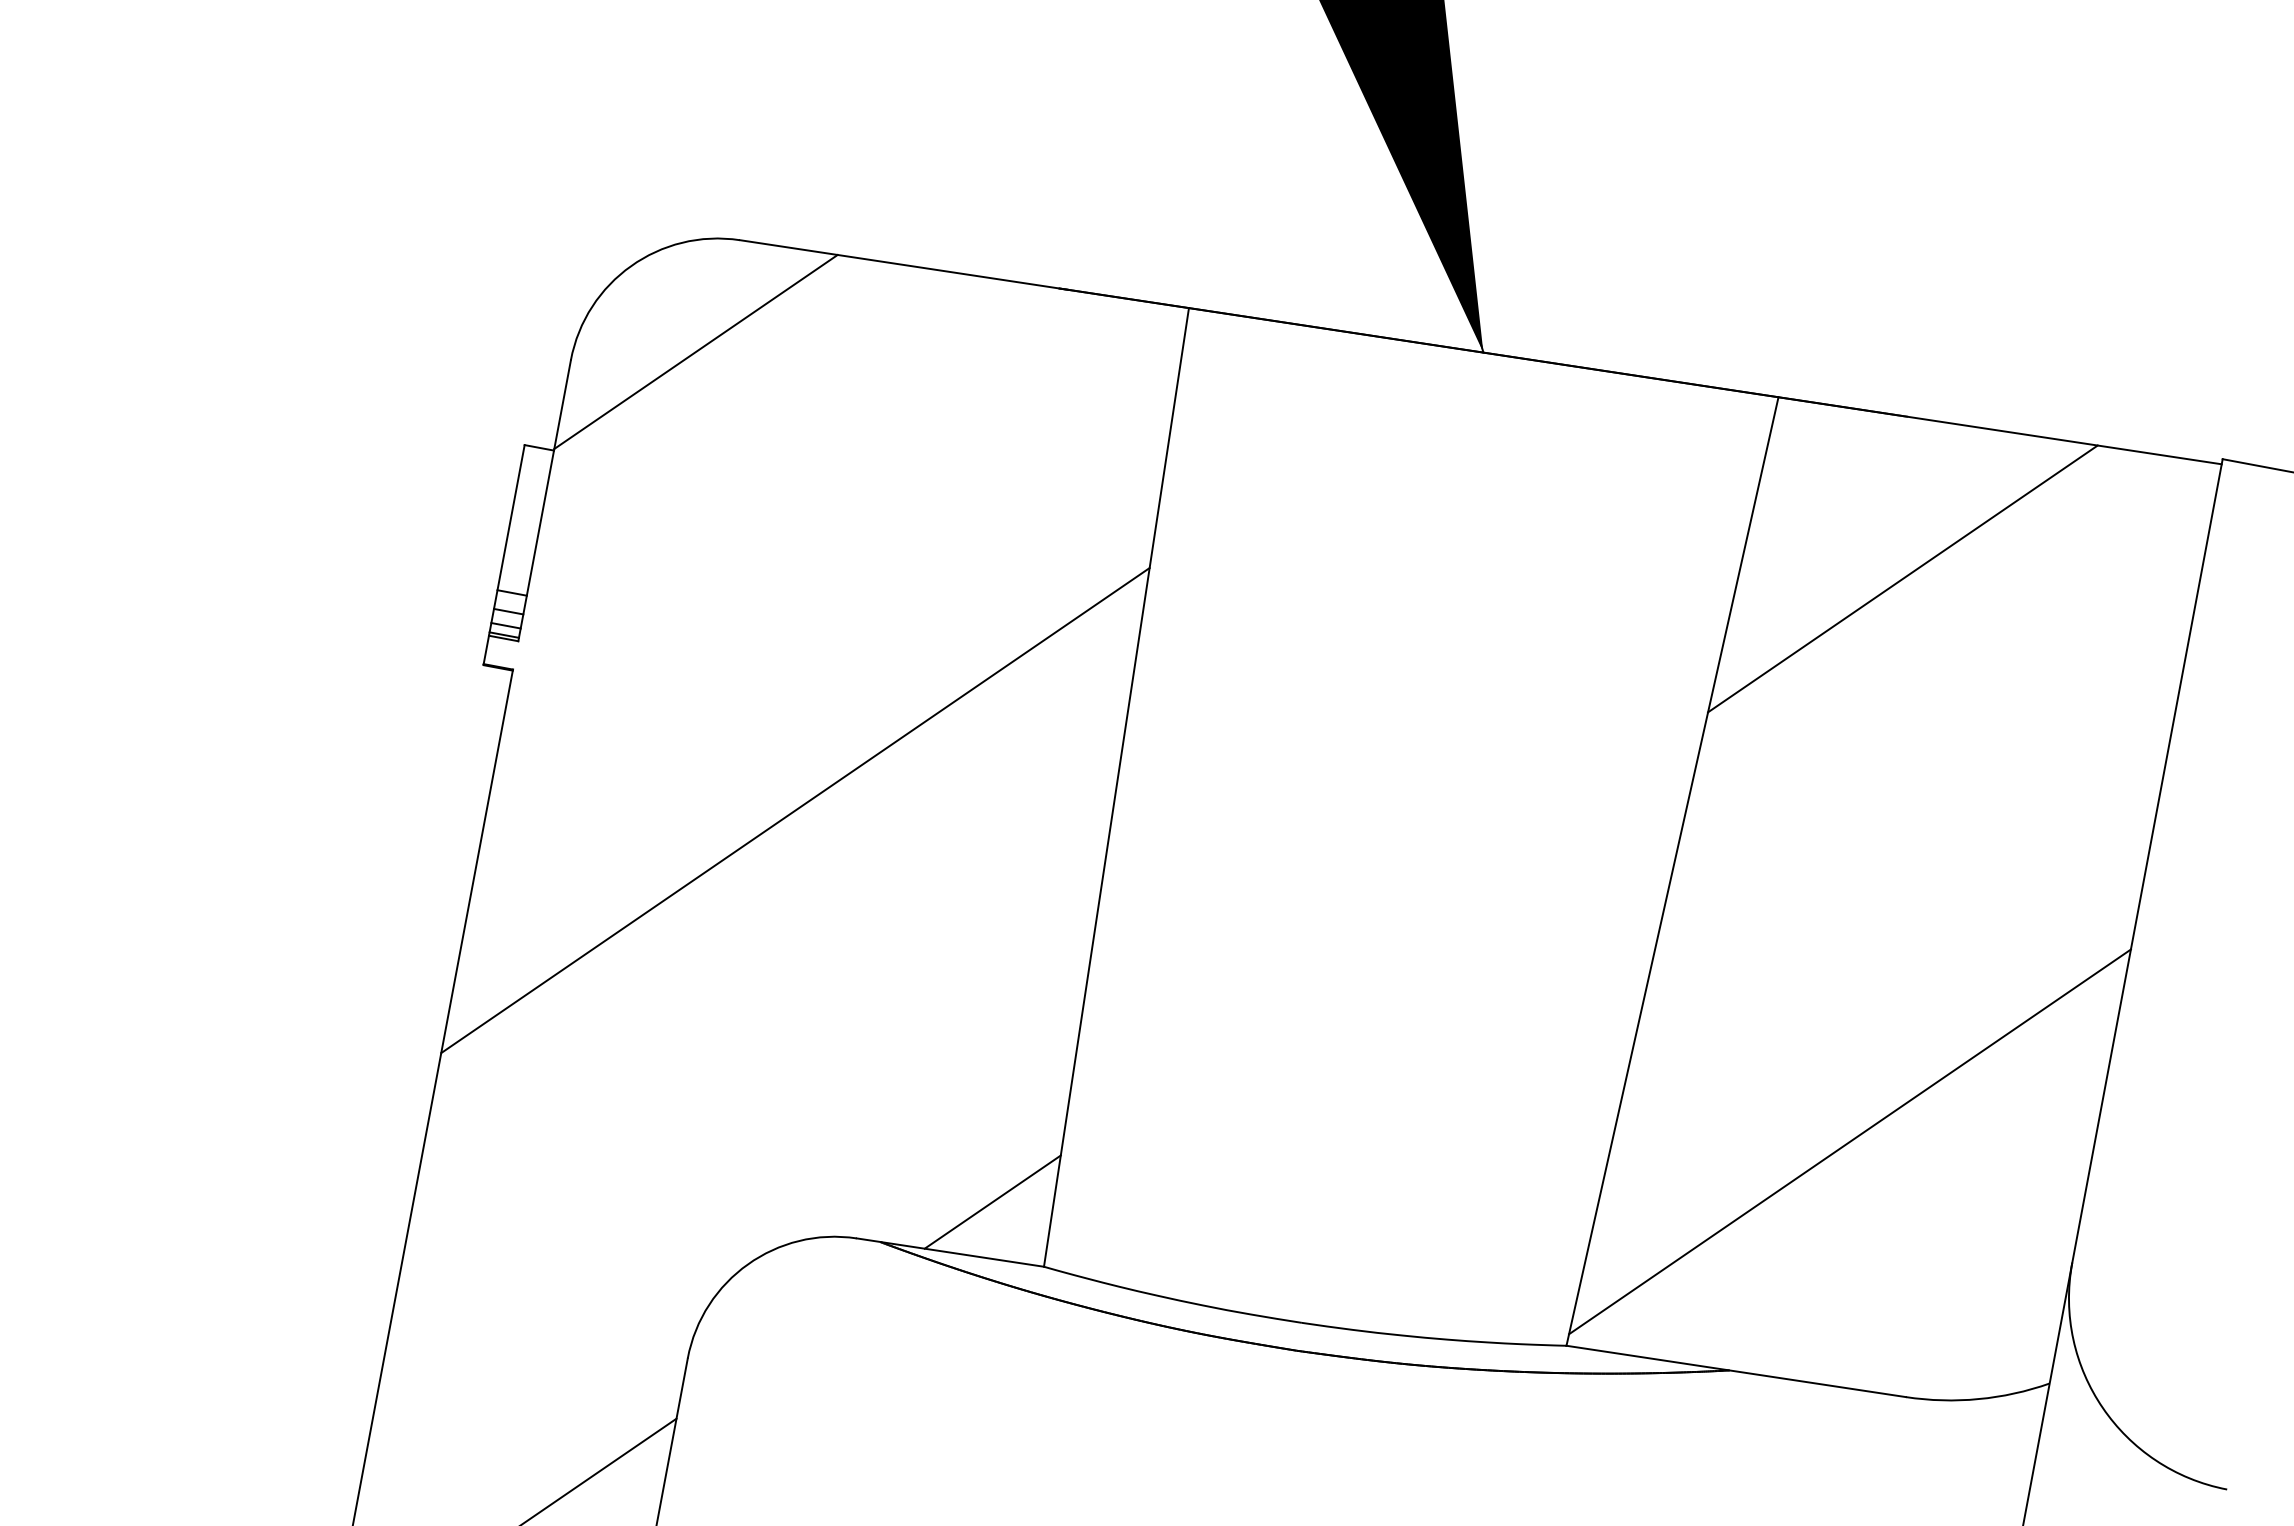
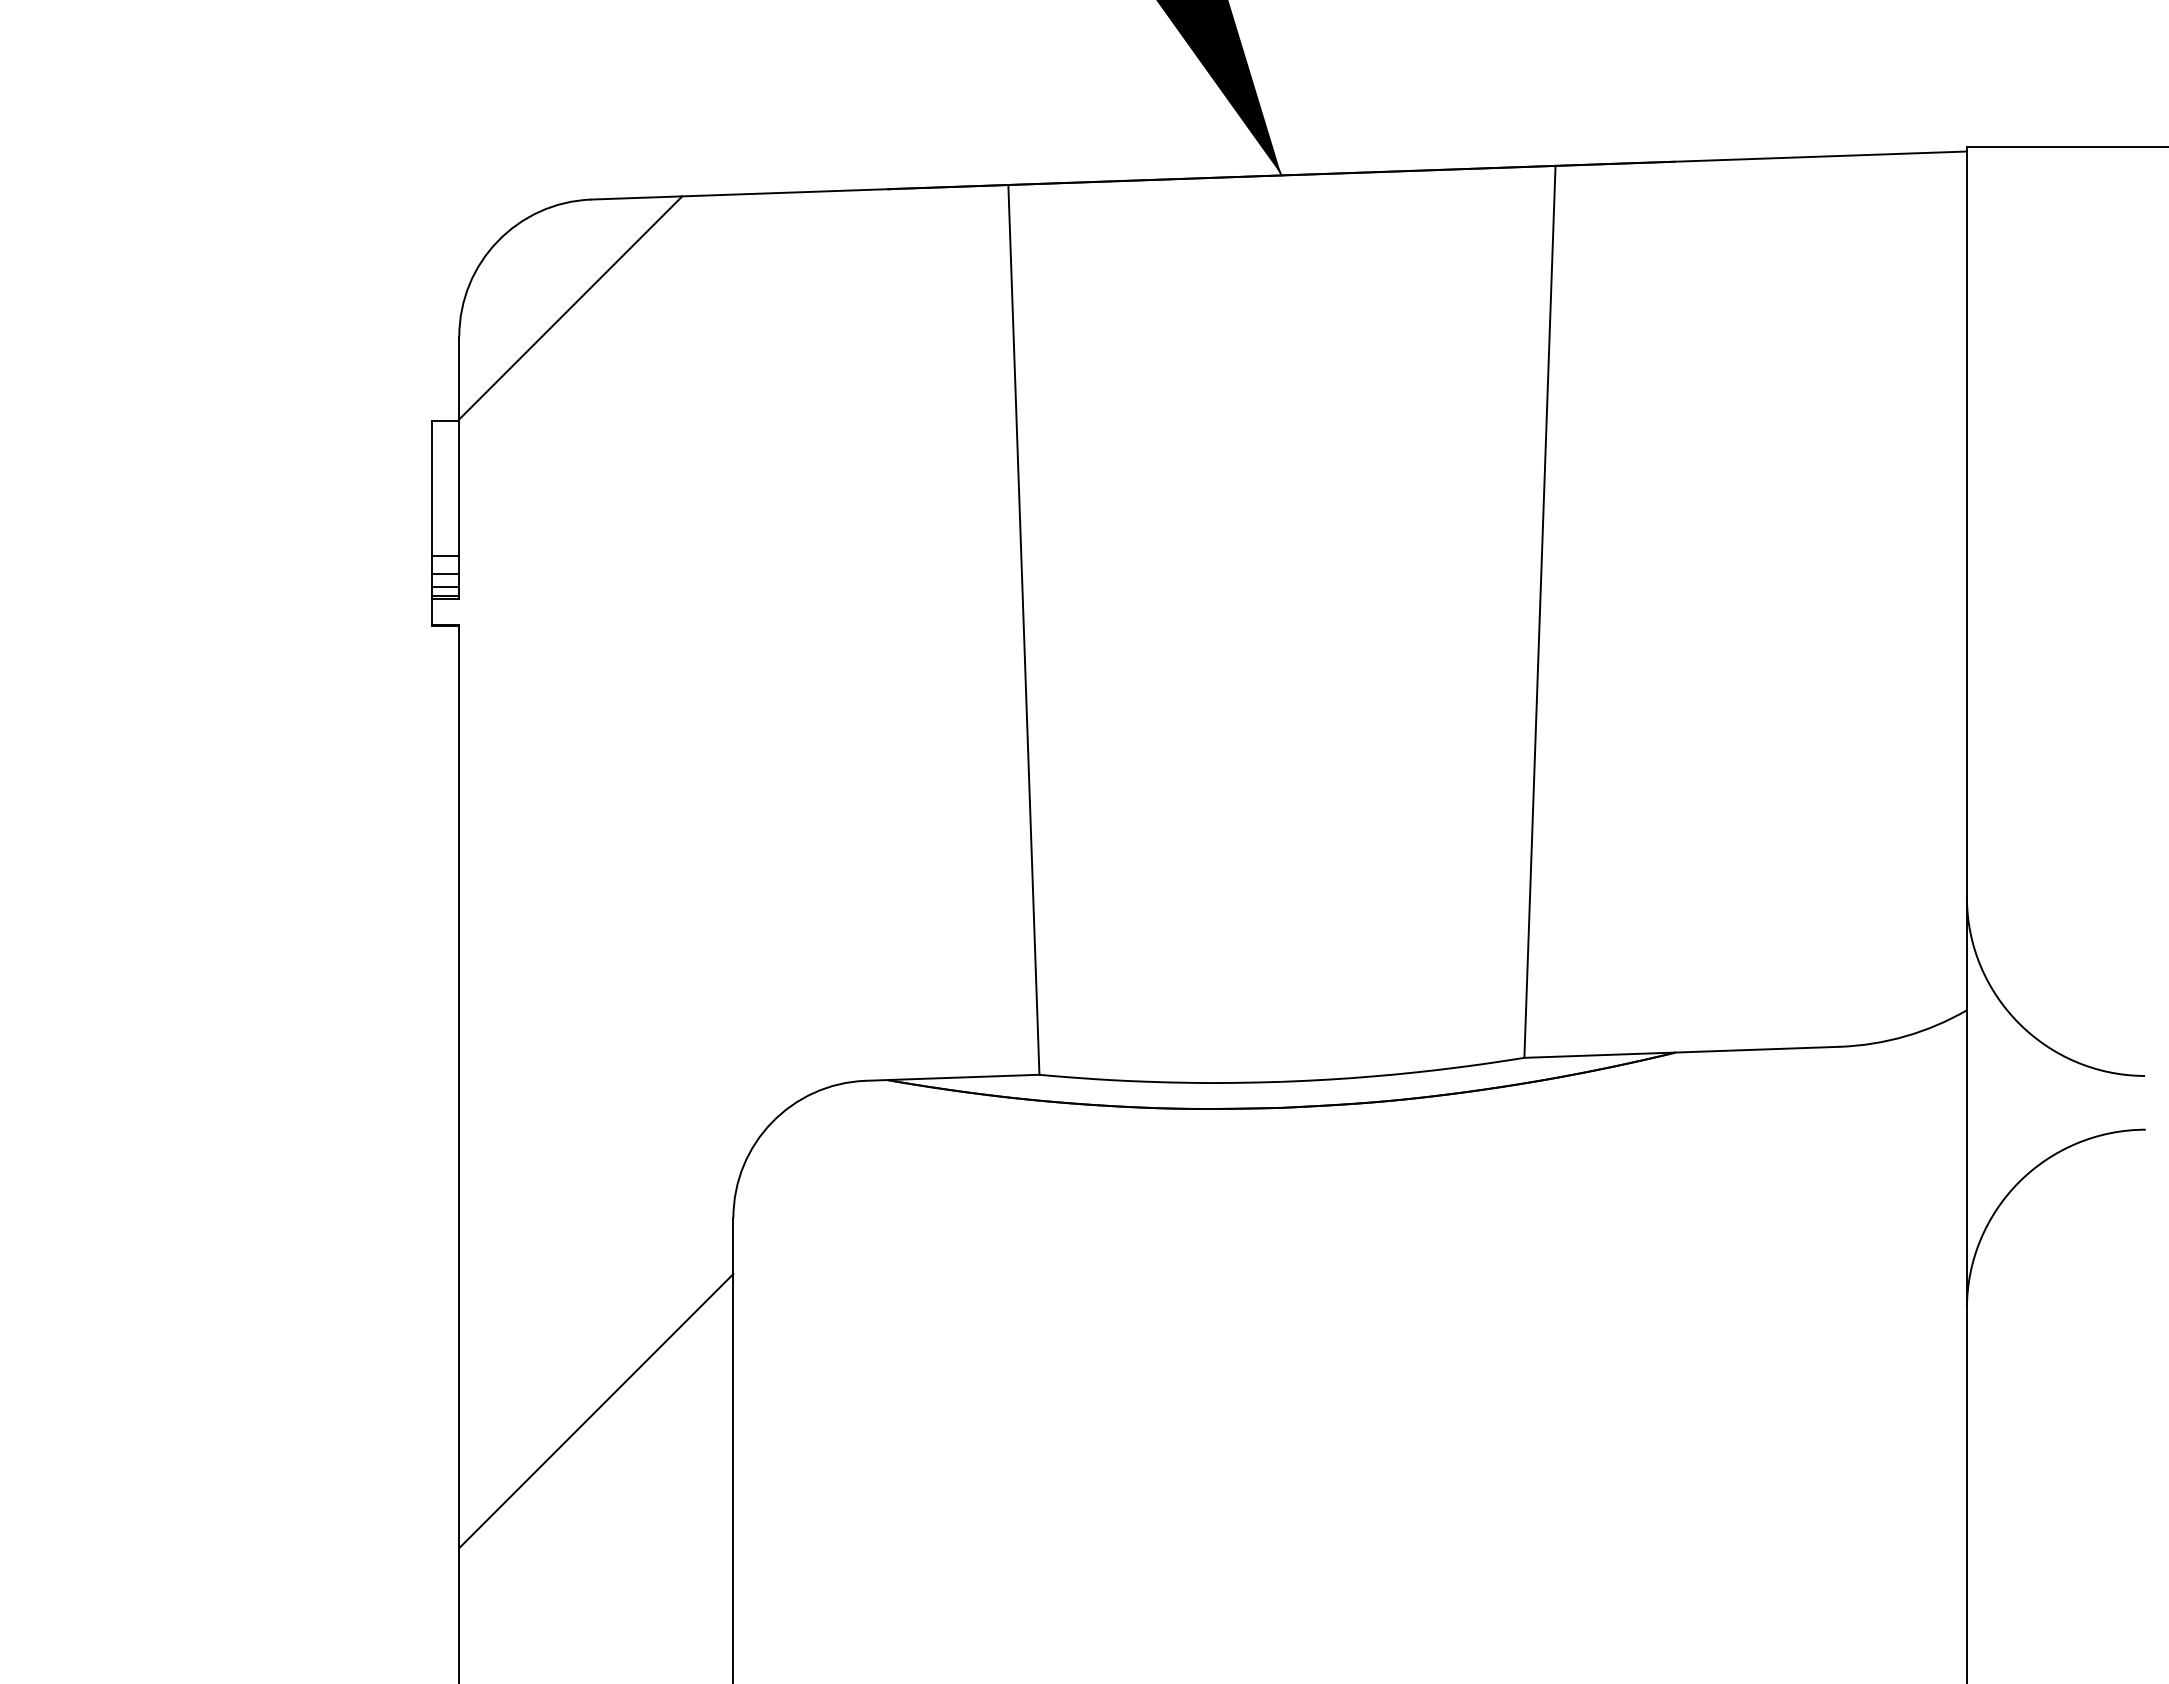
line: (1902, 578) -> (1698, 308), removed
line: (794, 809) -> (737, 704), removed
line: (1849, 1141) -> (1745, 825), removed
line: (992, 1201) -> (981, 1024), removed

